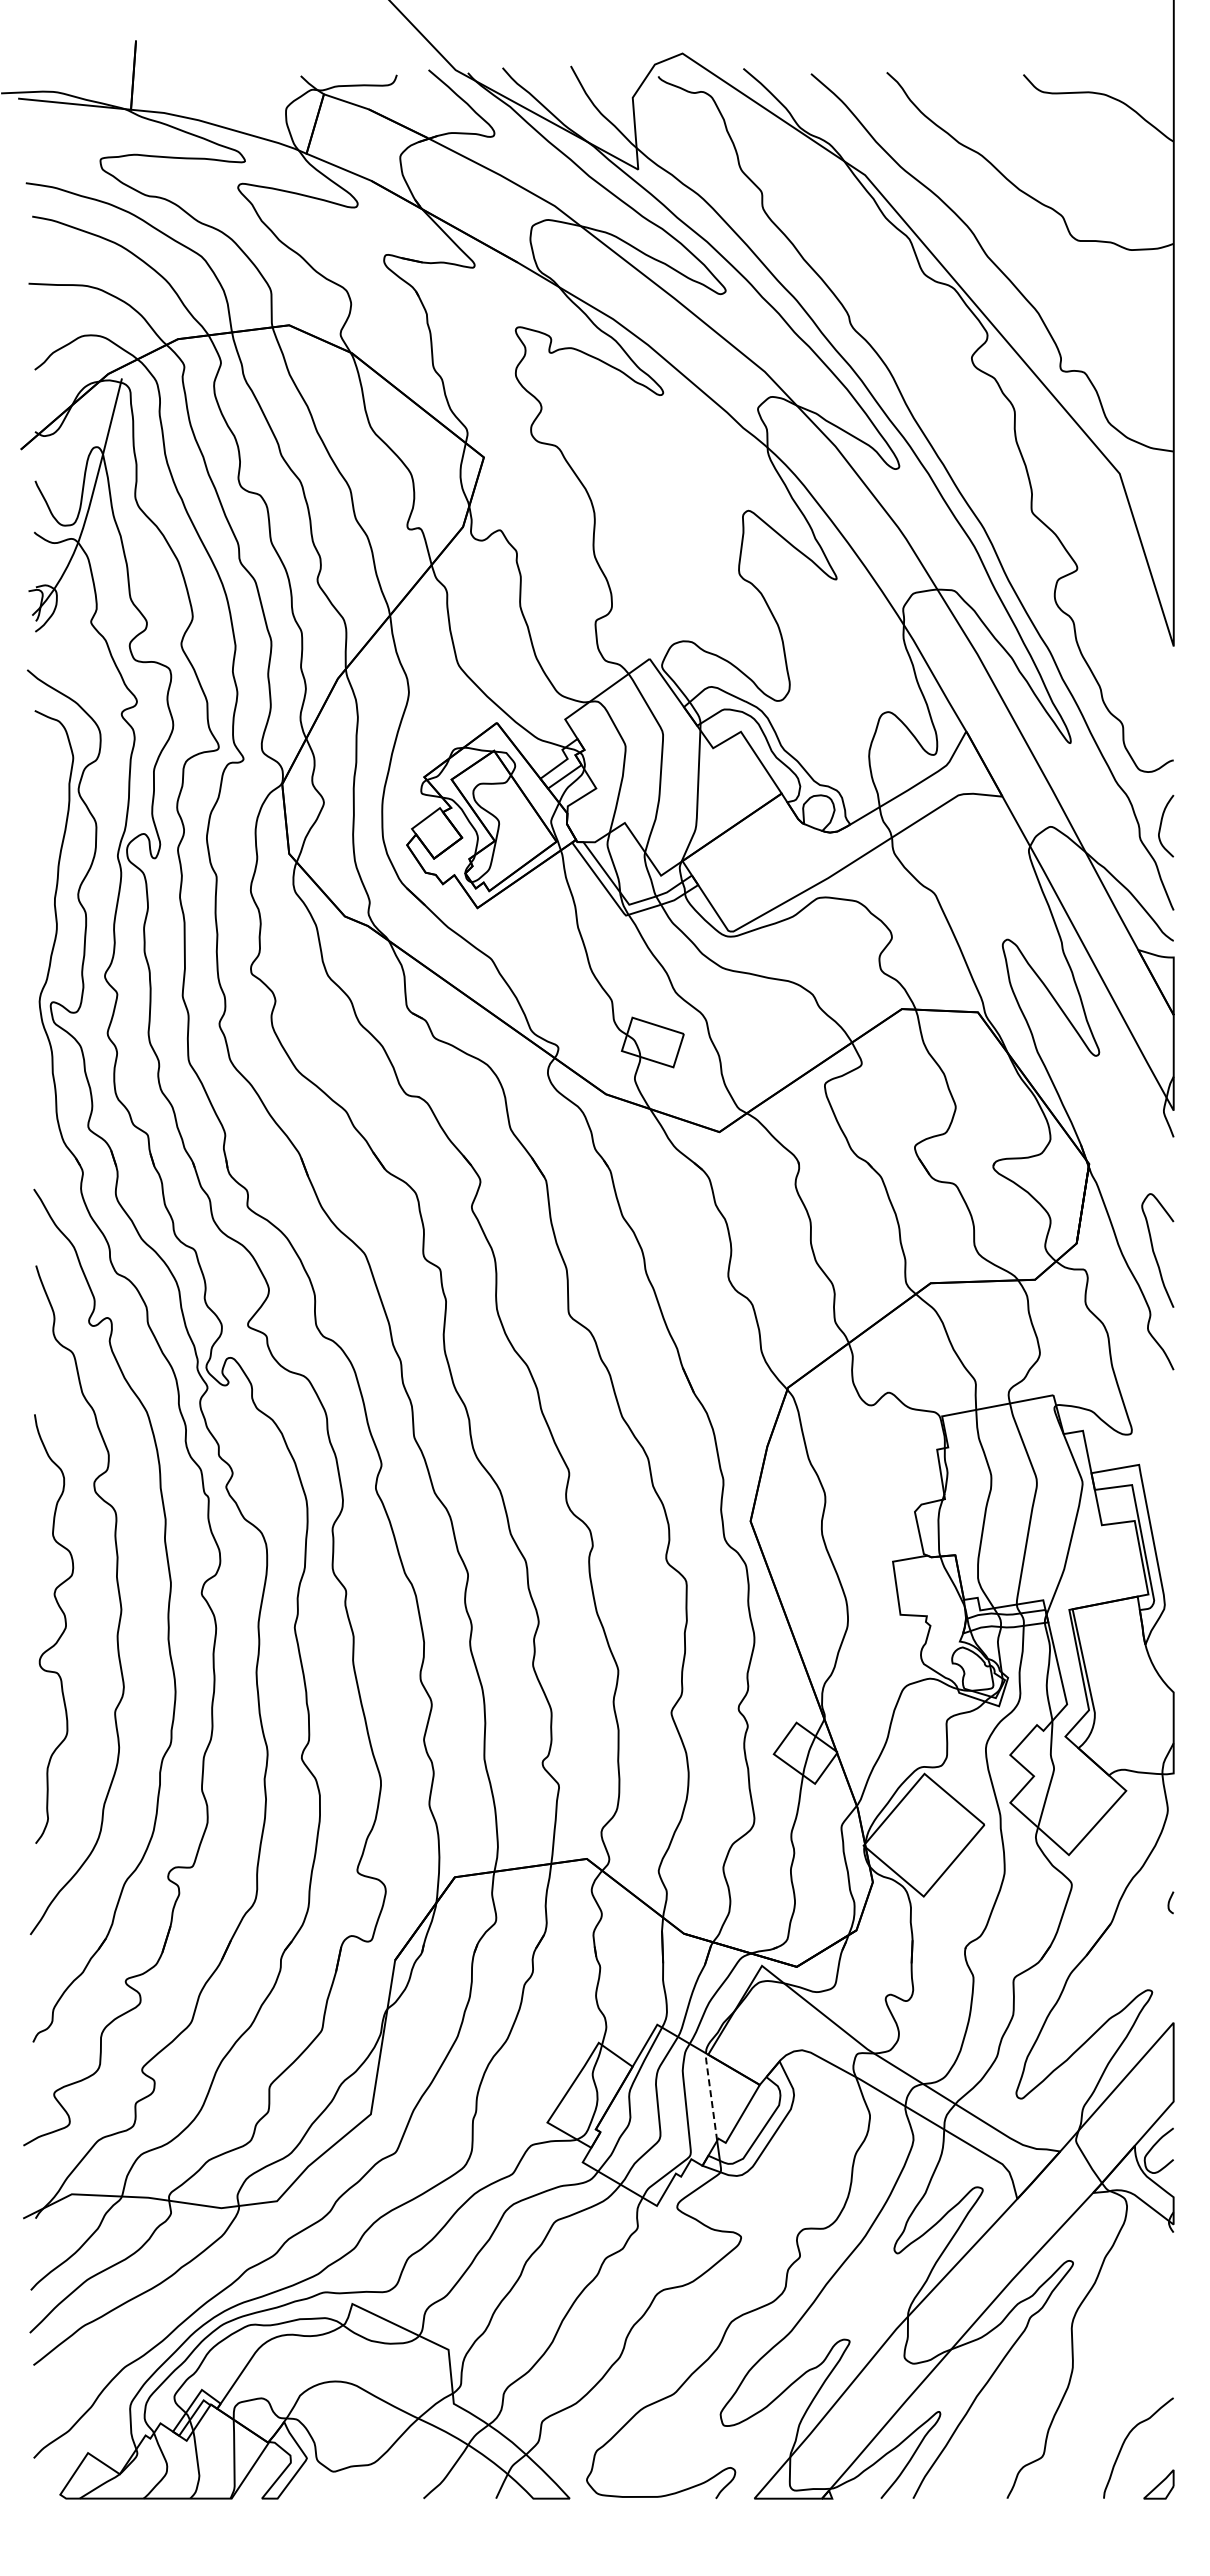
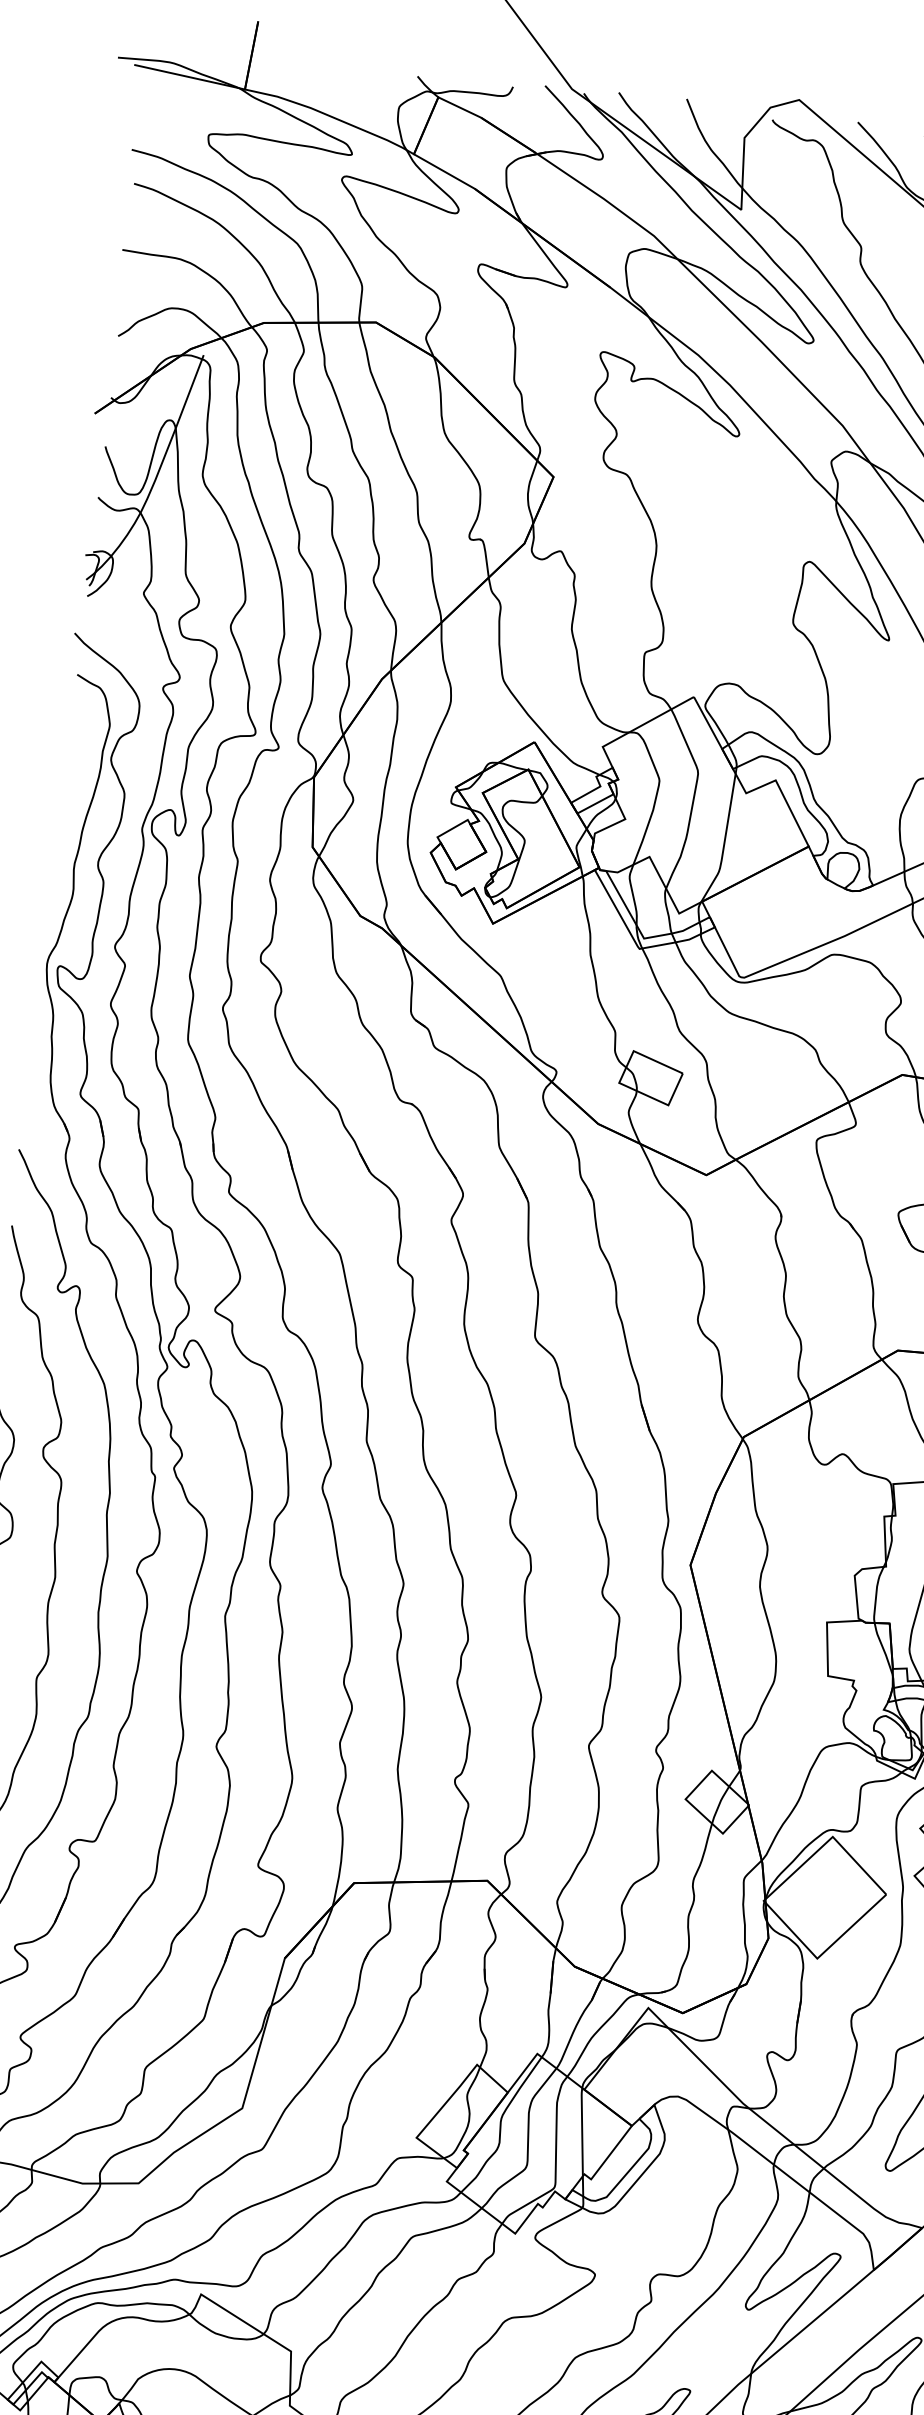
line: (711, 2095) -> (582, 2130), dashed -> solid

